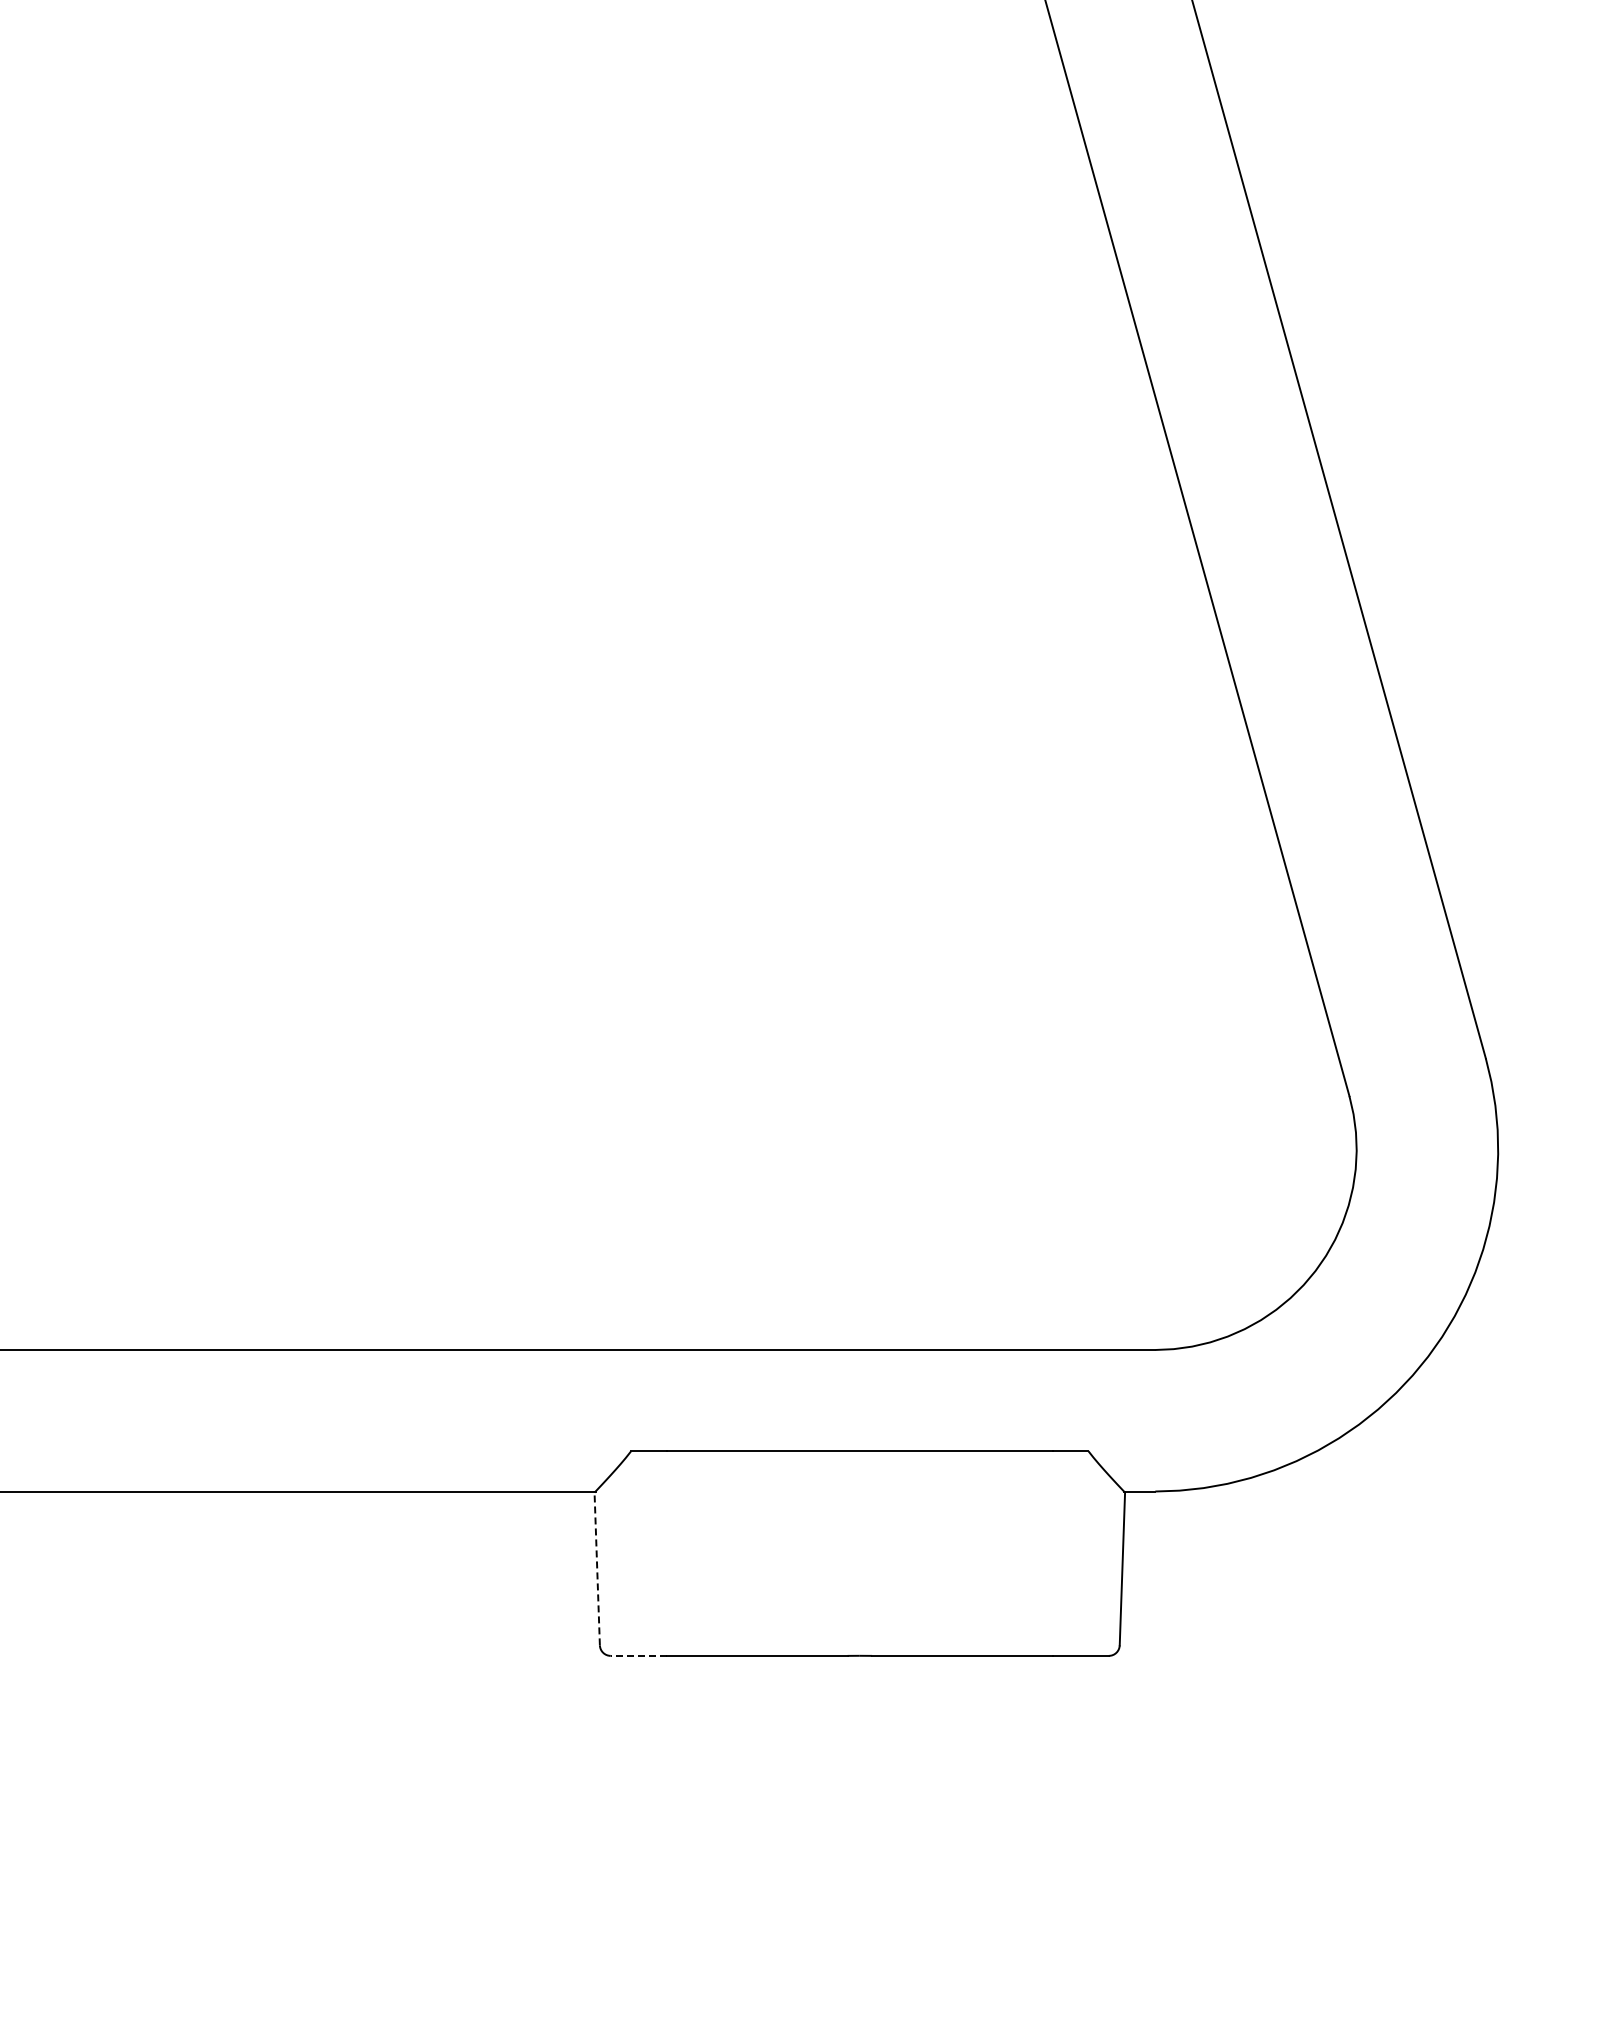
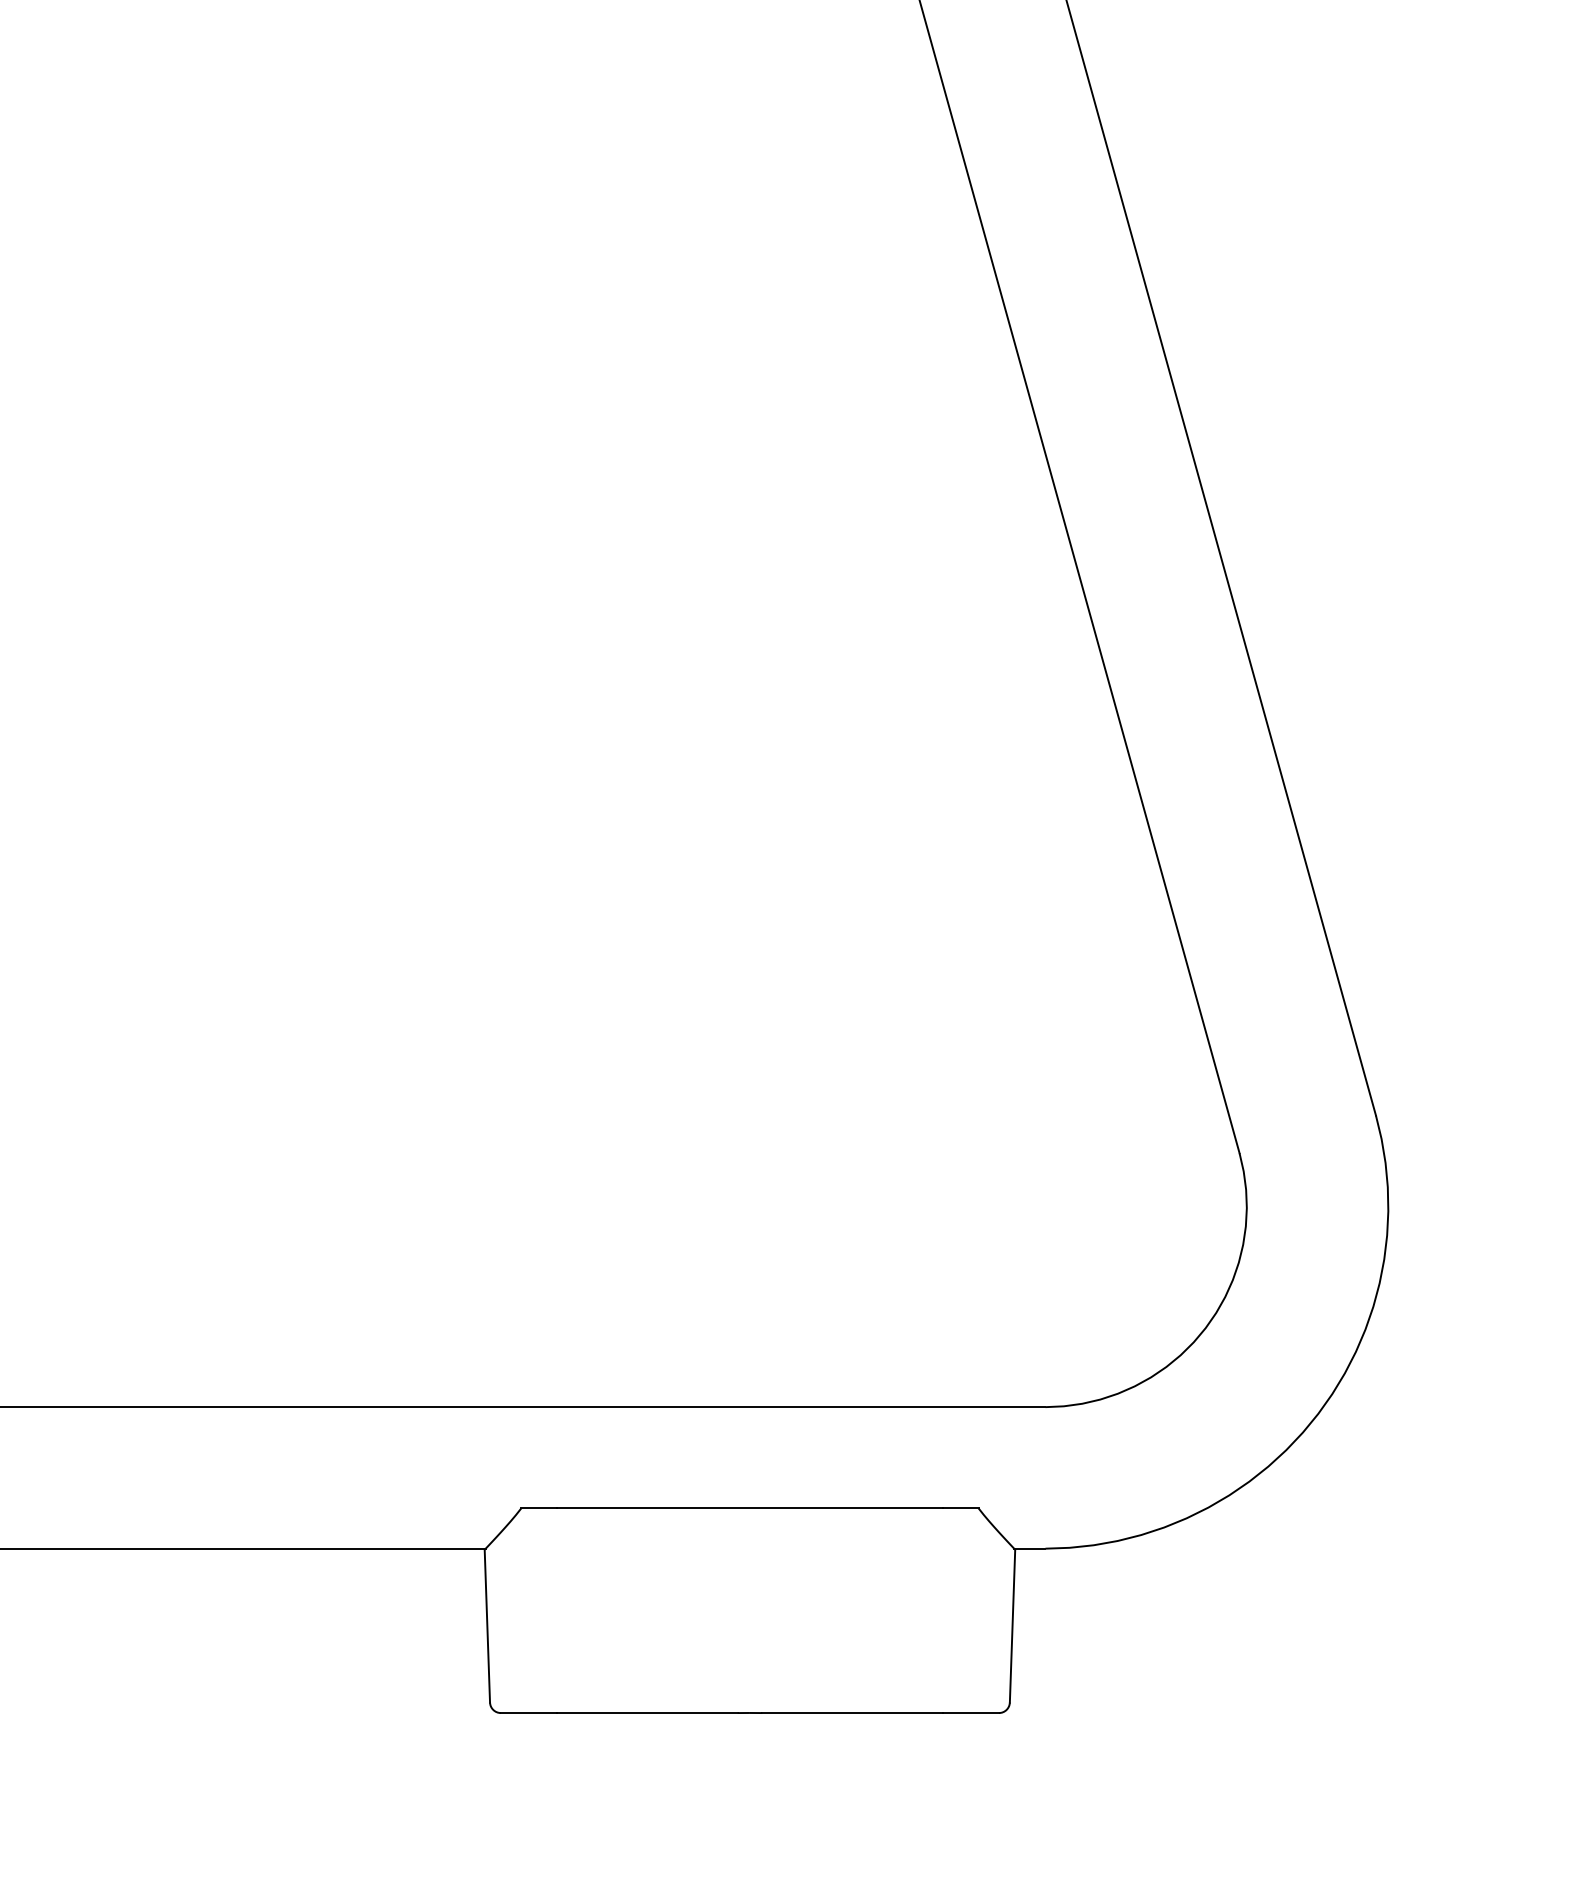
line: (597, 1568) -> (487, 1625), dashed -> solid
line: (638, 1655) -> (528, 1712), dashed -> solid

